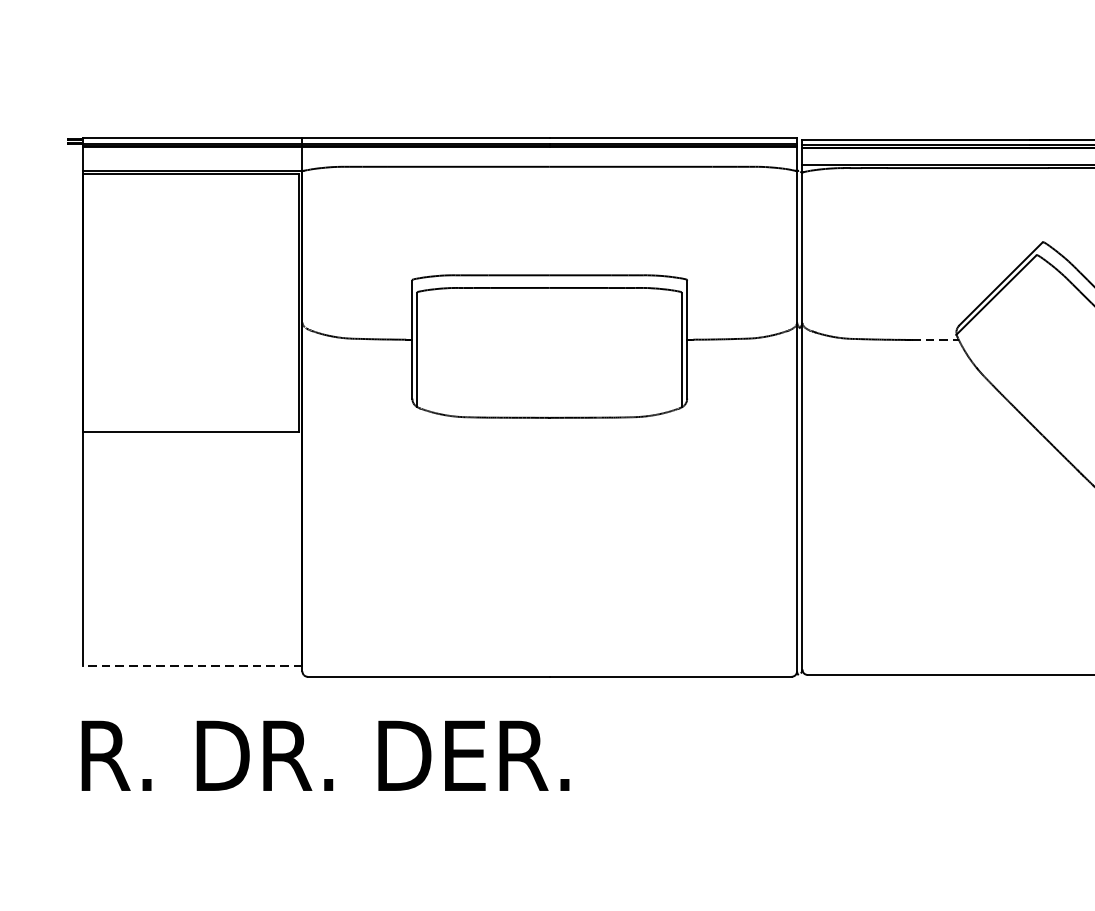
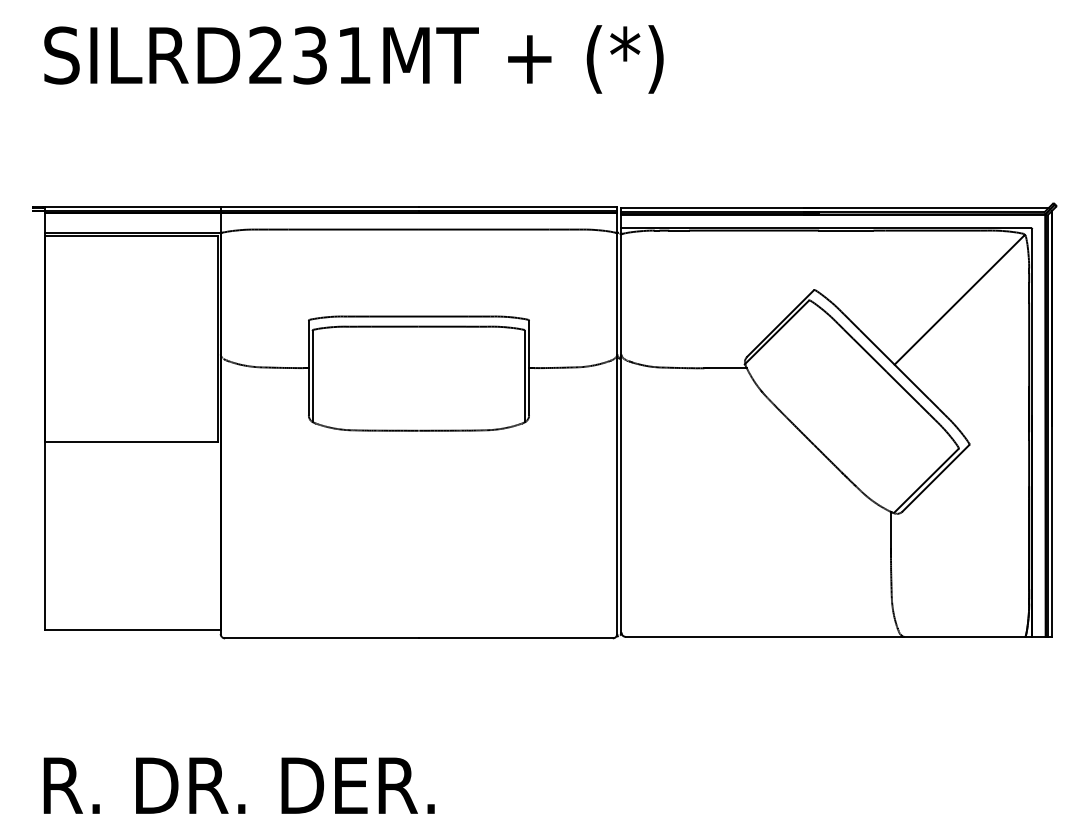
line: (935, 340) -> (728, 368), dashed -> solid
line: (192, 665) -> (132, 629), dashed -> solid
text: (324, 755) -> (238, 785), moved

